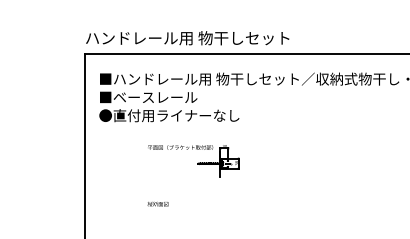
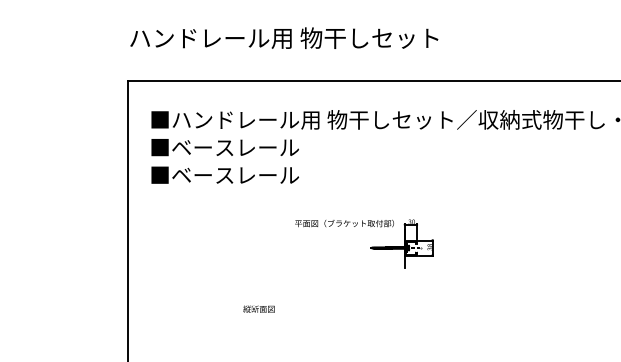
text: (187, 38) -> (283, 38), moved
text: (169, 115) -> (256, 174), ●直付用ライナーなし -> ■ベースレール
part: (193, 161) -> (364, 244), moved
text: (157, 204) -> (258, 309), moved

